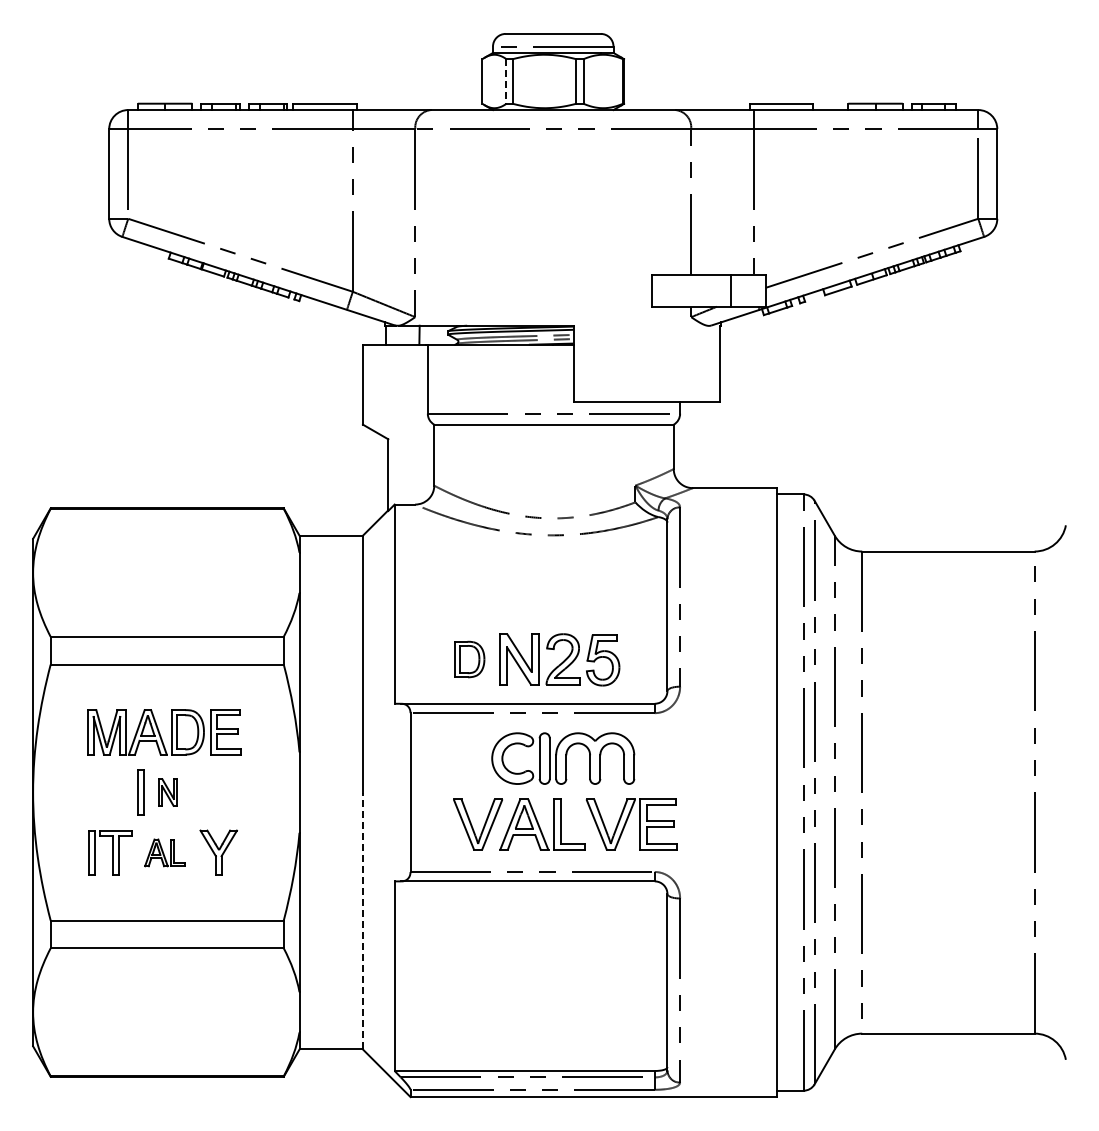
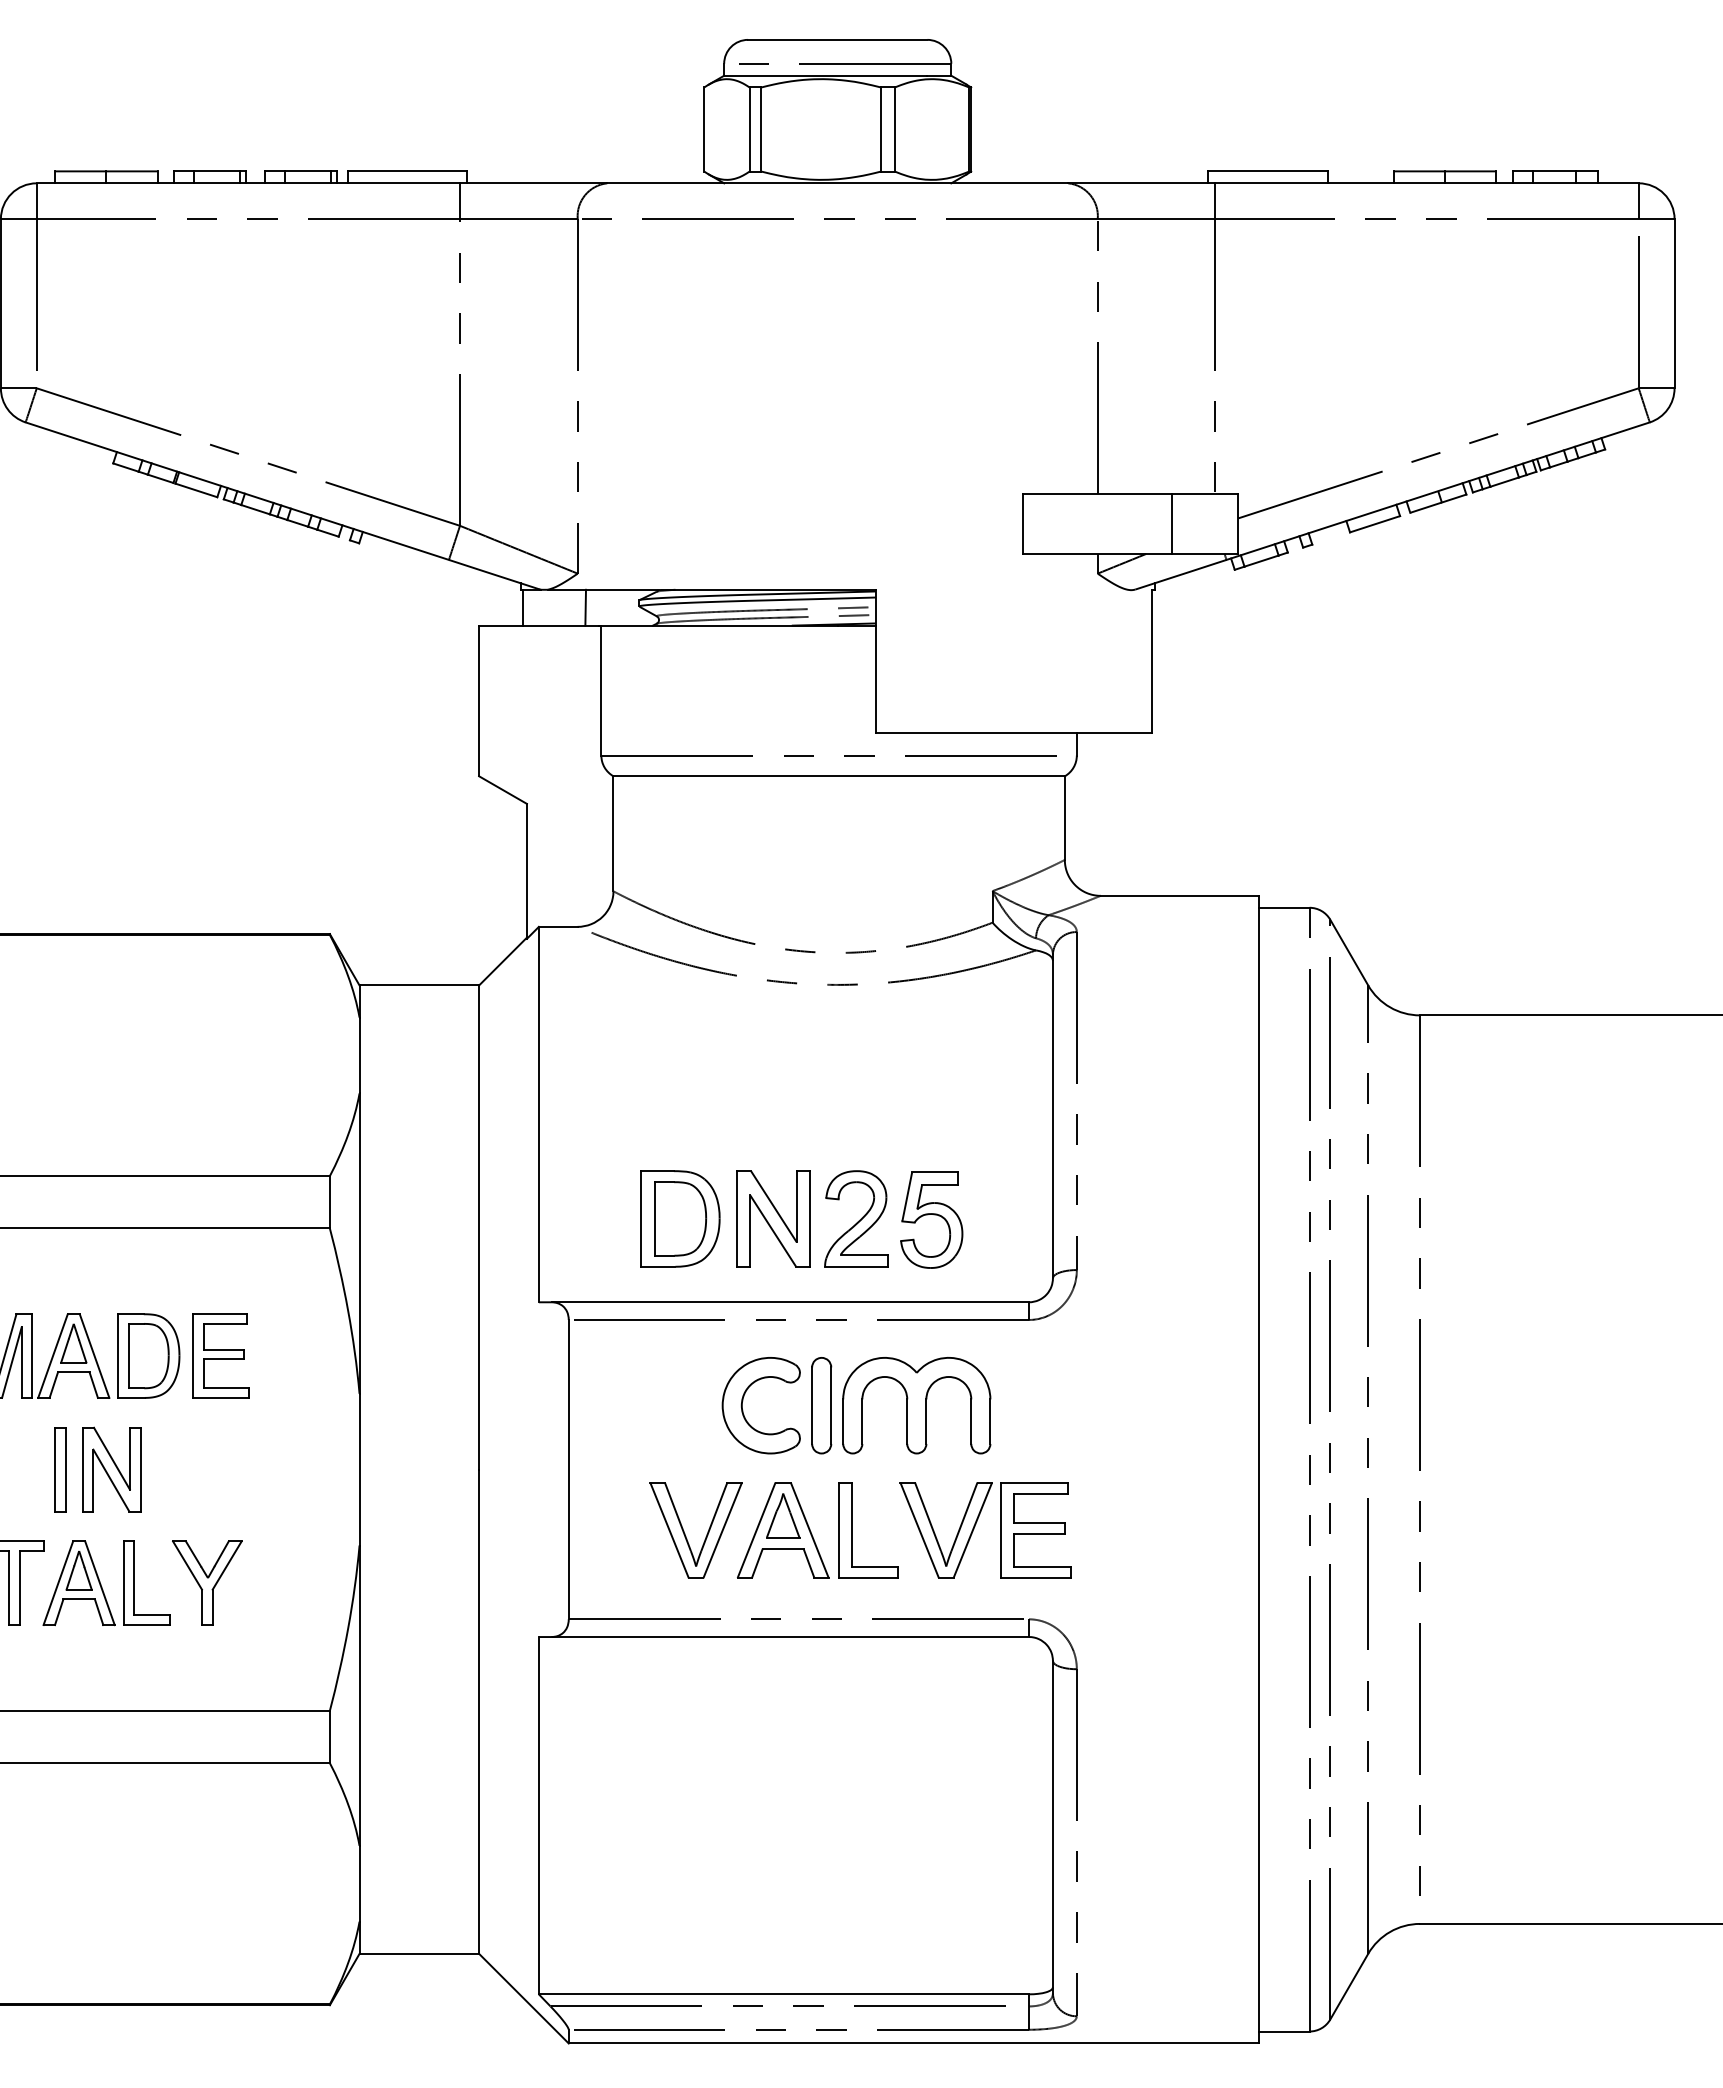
line: (506, 81) -> (749, 129), dashed -> solid
part: (469, 659) -> (679, 1218), size x1.43
part: (167, 792) -> (110, 1469), size x1.67
part: (164, 852) -> (105, 1582), size x1.67
line: (362, 920) -> (478, 1710), dashed -> solid

